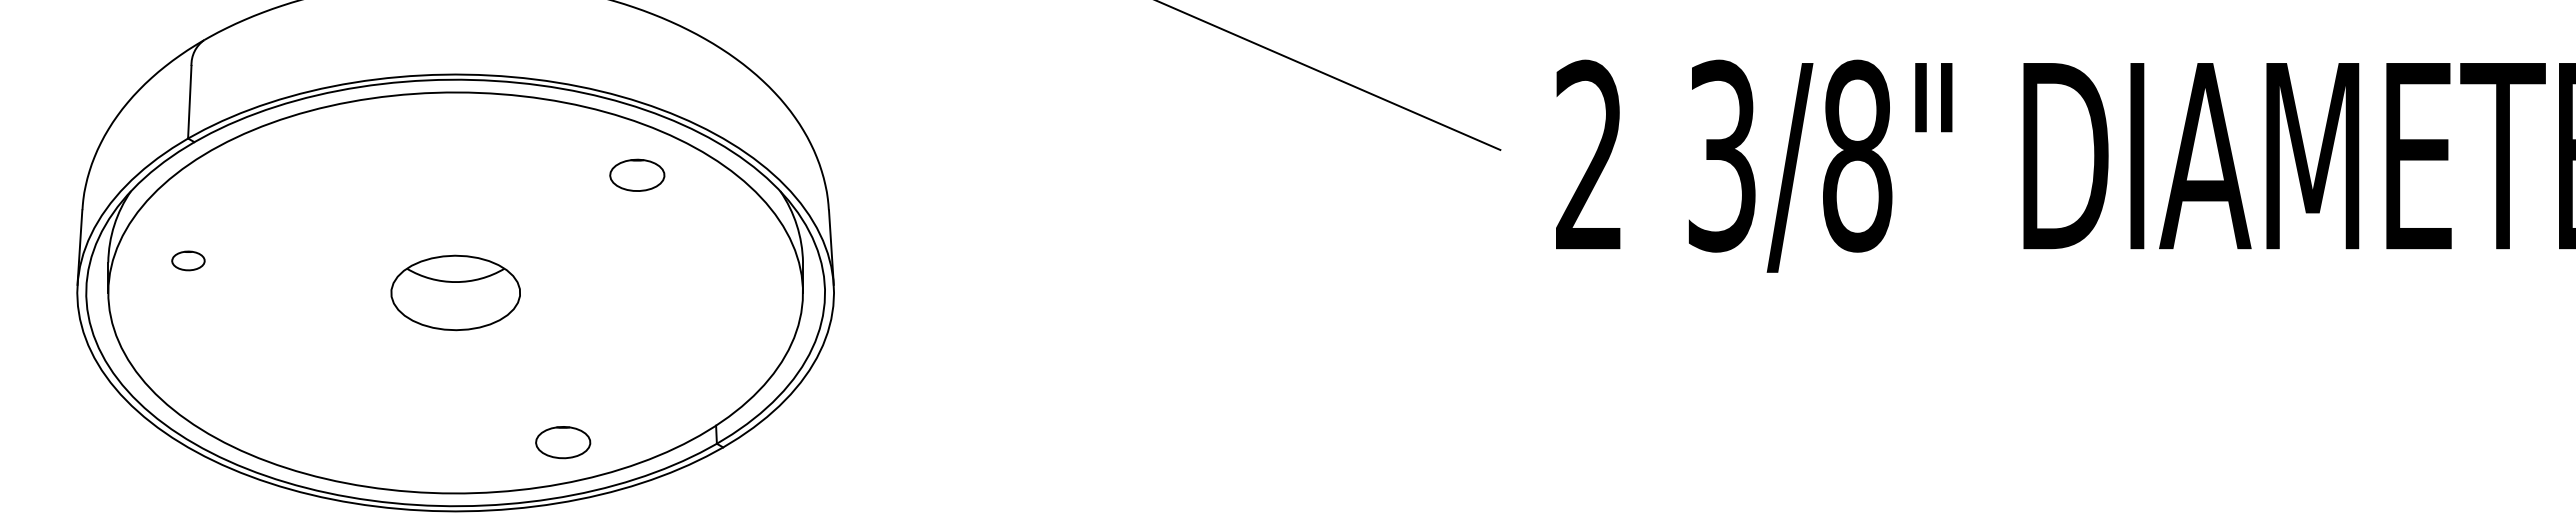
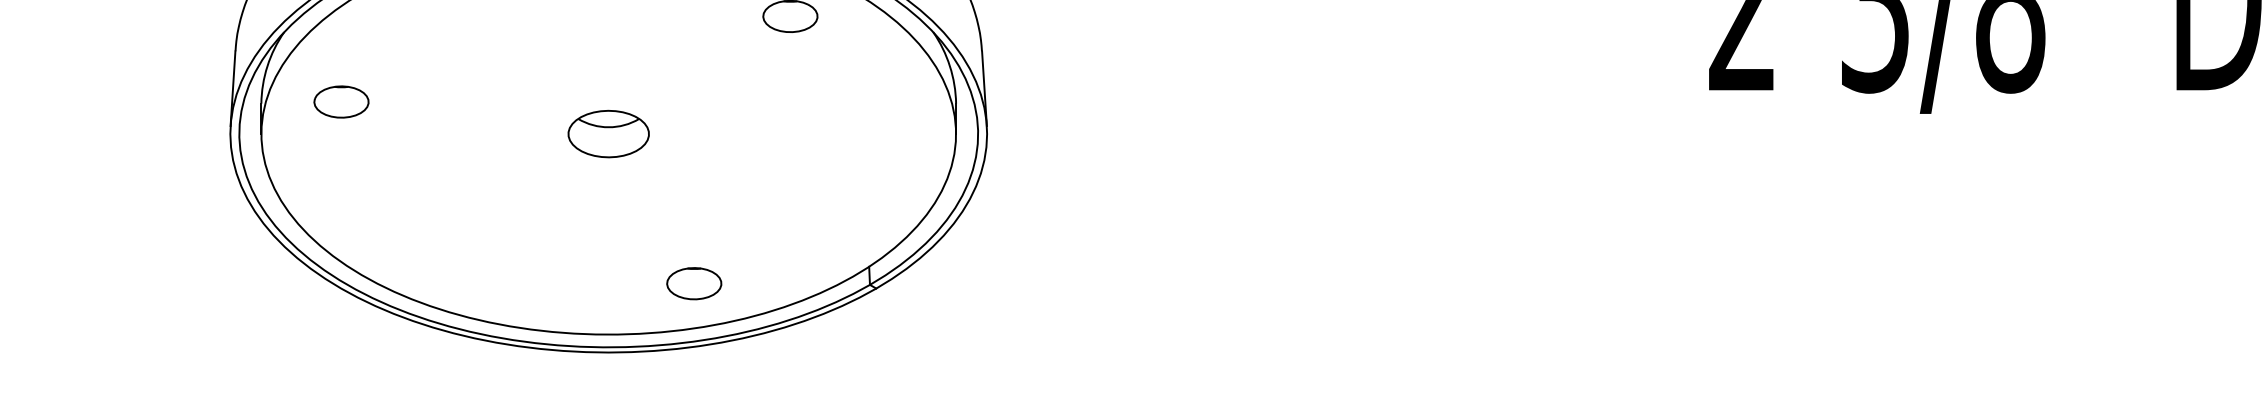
part: (188, 260) -> (341, 101), size x1.67
part: (455, 292) -> (608, 133), size x0.62
part: (563, 442) -> (694, 283), moved

